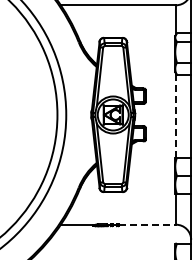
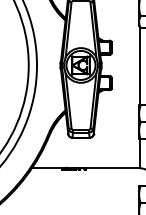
line: (176, 116) -> (140, 66), dashed -> solid
line: (147, 224) -> (113, 168), dashed -> solid

